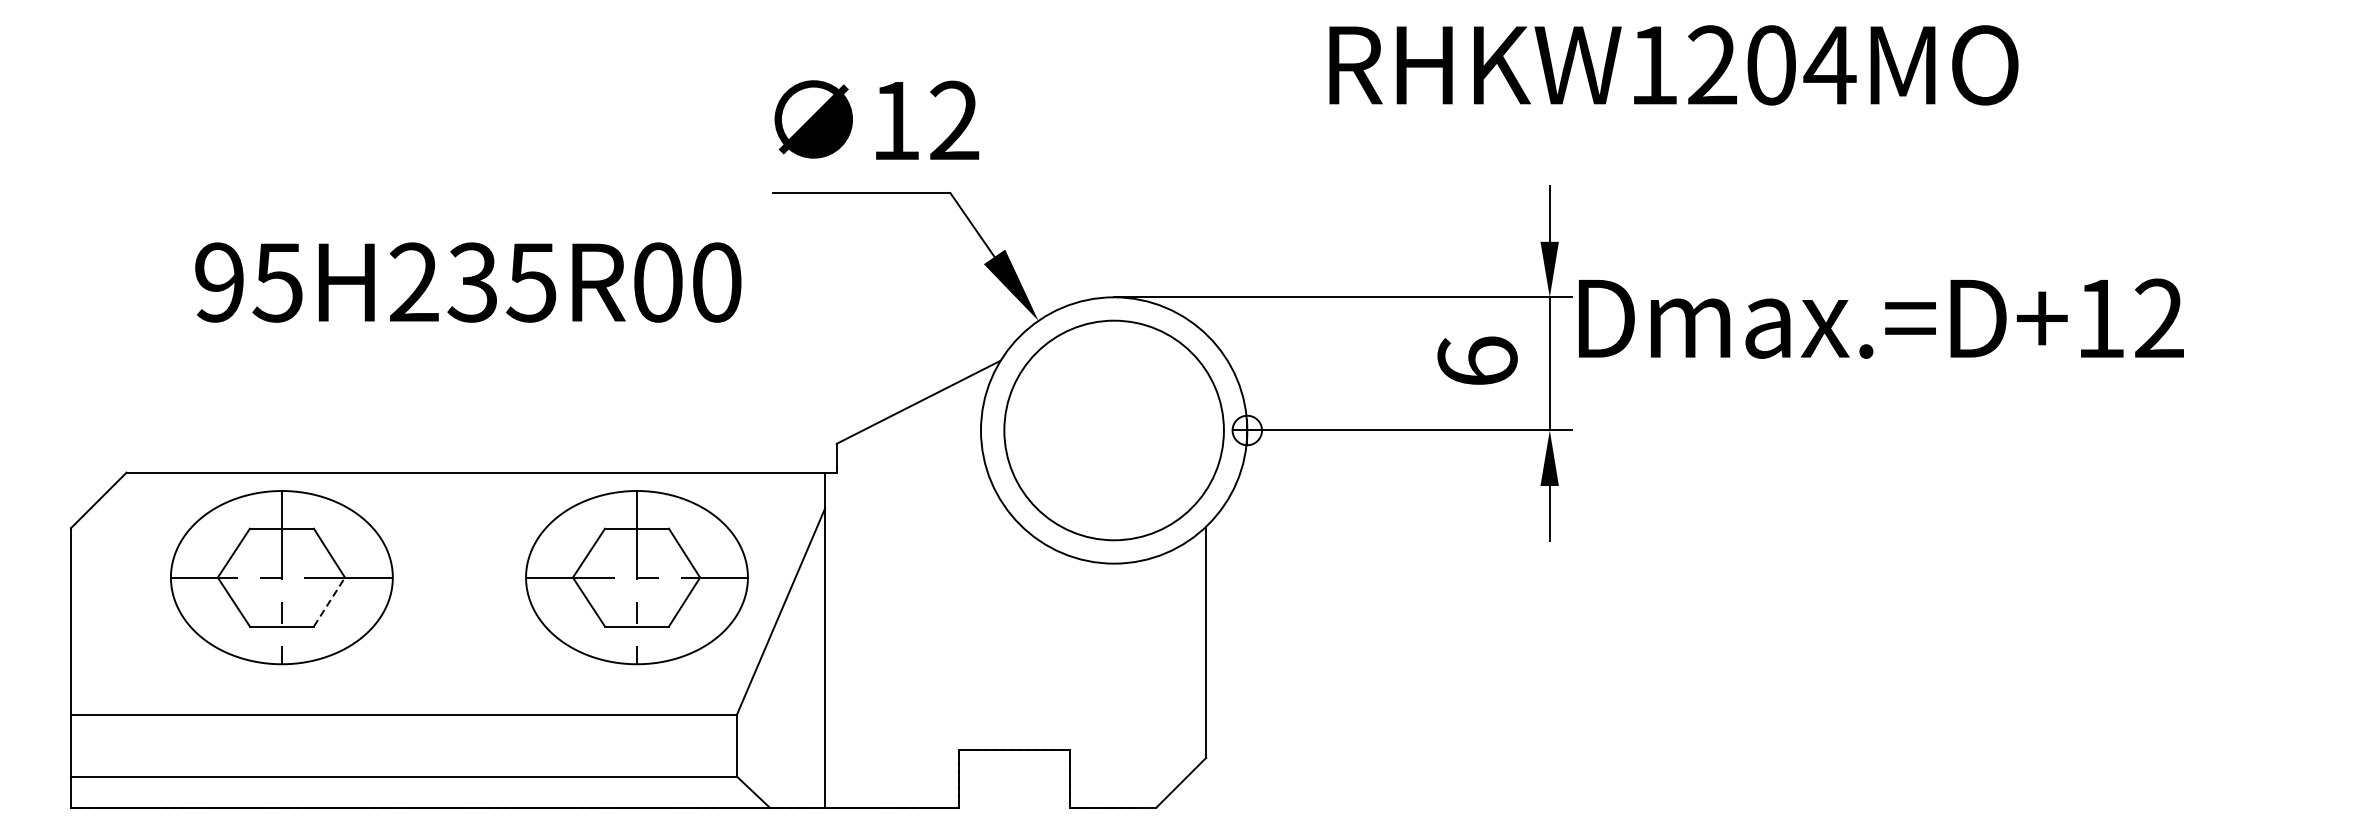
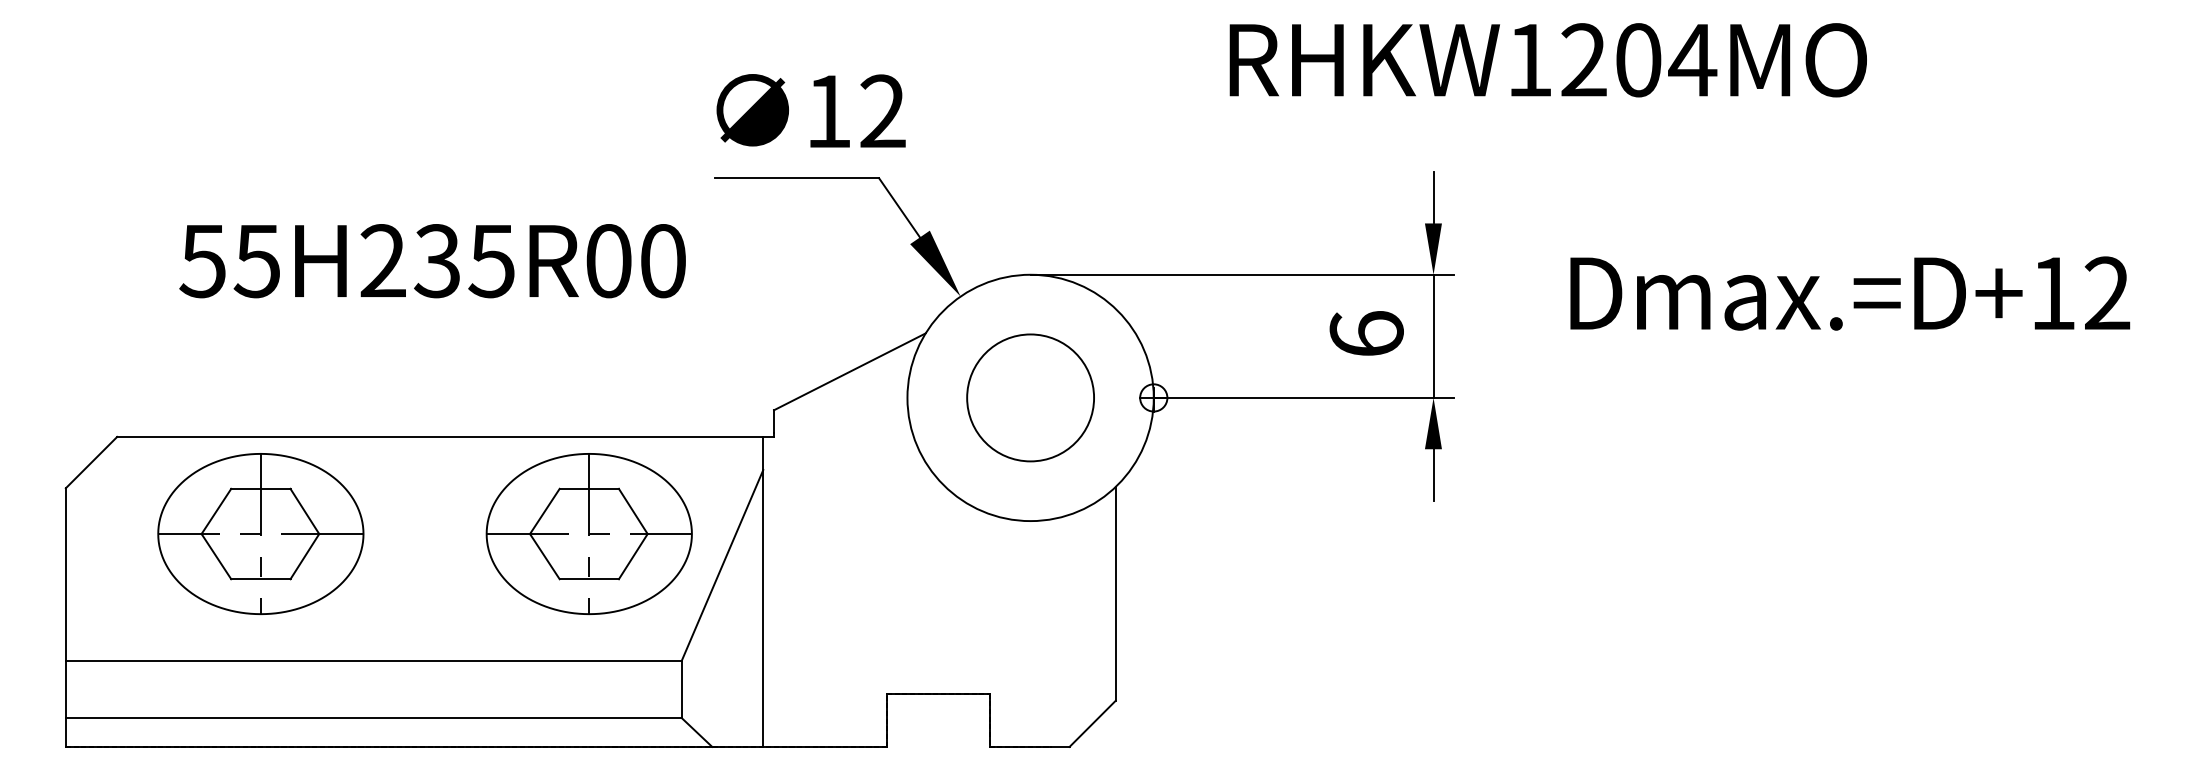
text: (218, 282) -> (202, 261), 95H235R00 -> 55H235R00
text: (1881, 318) -> (1850, 293), moved
circle: (1114, 430) -> (1030, 397), size x0.62
line: (329, 601) -> (304, 556), dashed -> solid

